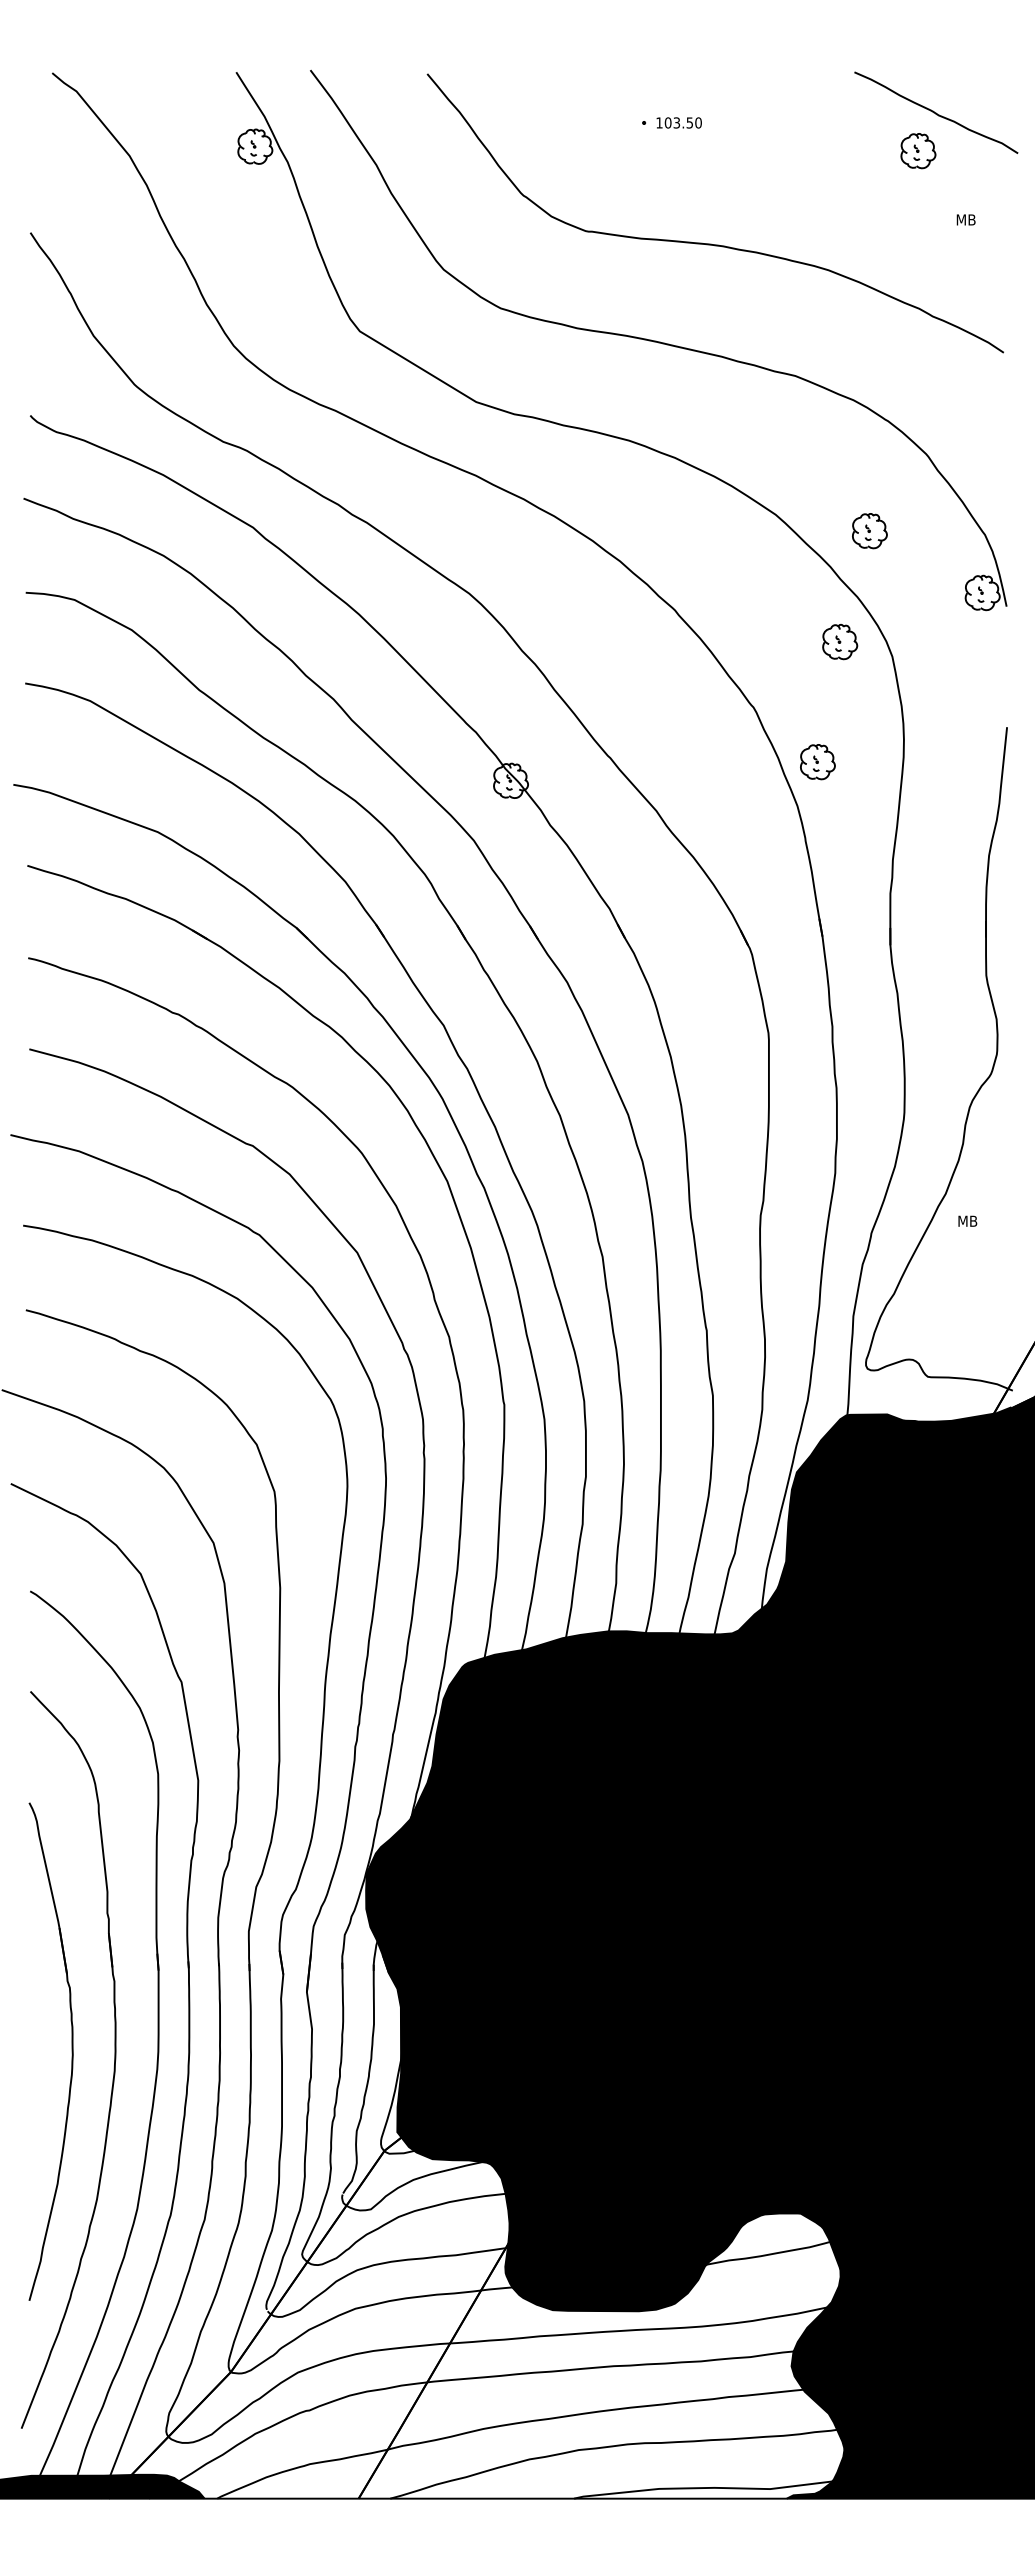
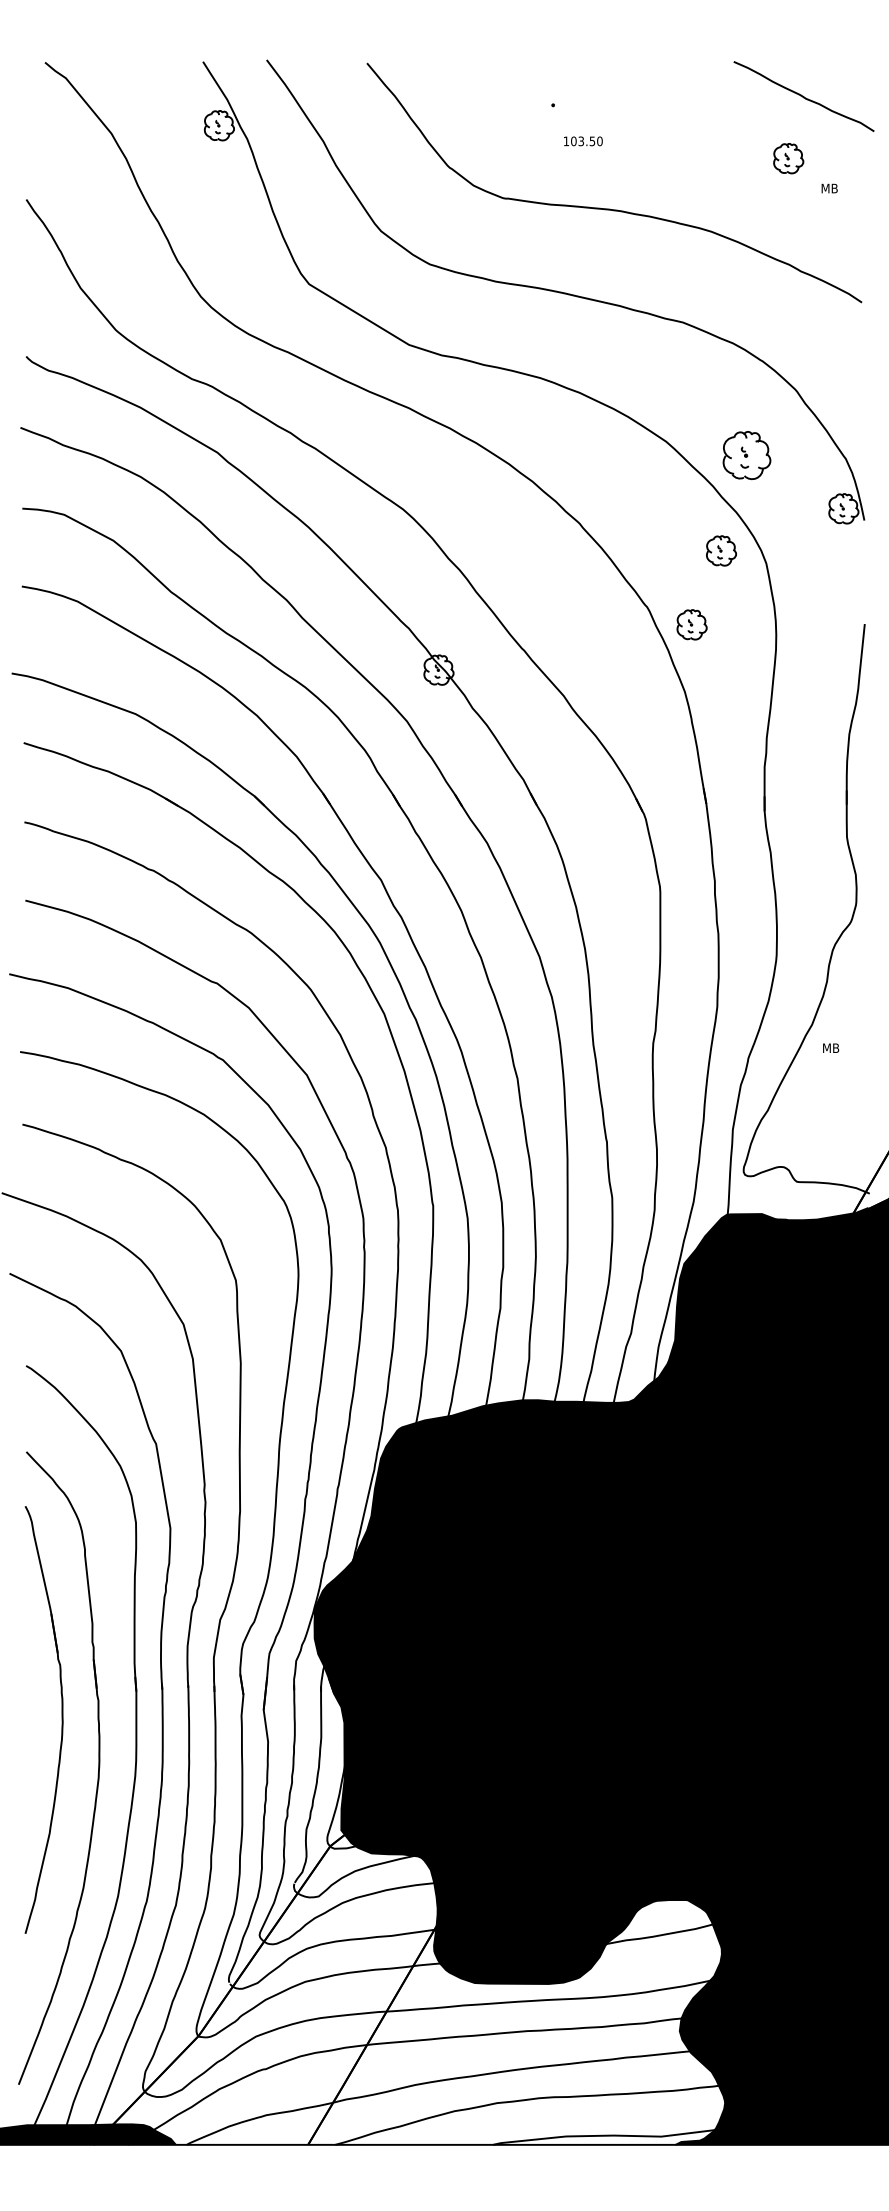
text: (678, 122) -> (582, 140), moved
part: (918, 151) -> (788, 159), moved
part: (869, 531) -> (746, 456), size x1.6
part: (817, 762) -> (691, 625), moved
part: (71, 2051) -> (61, 1719), moved

